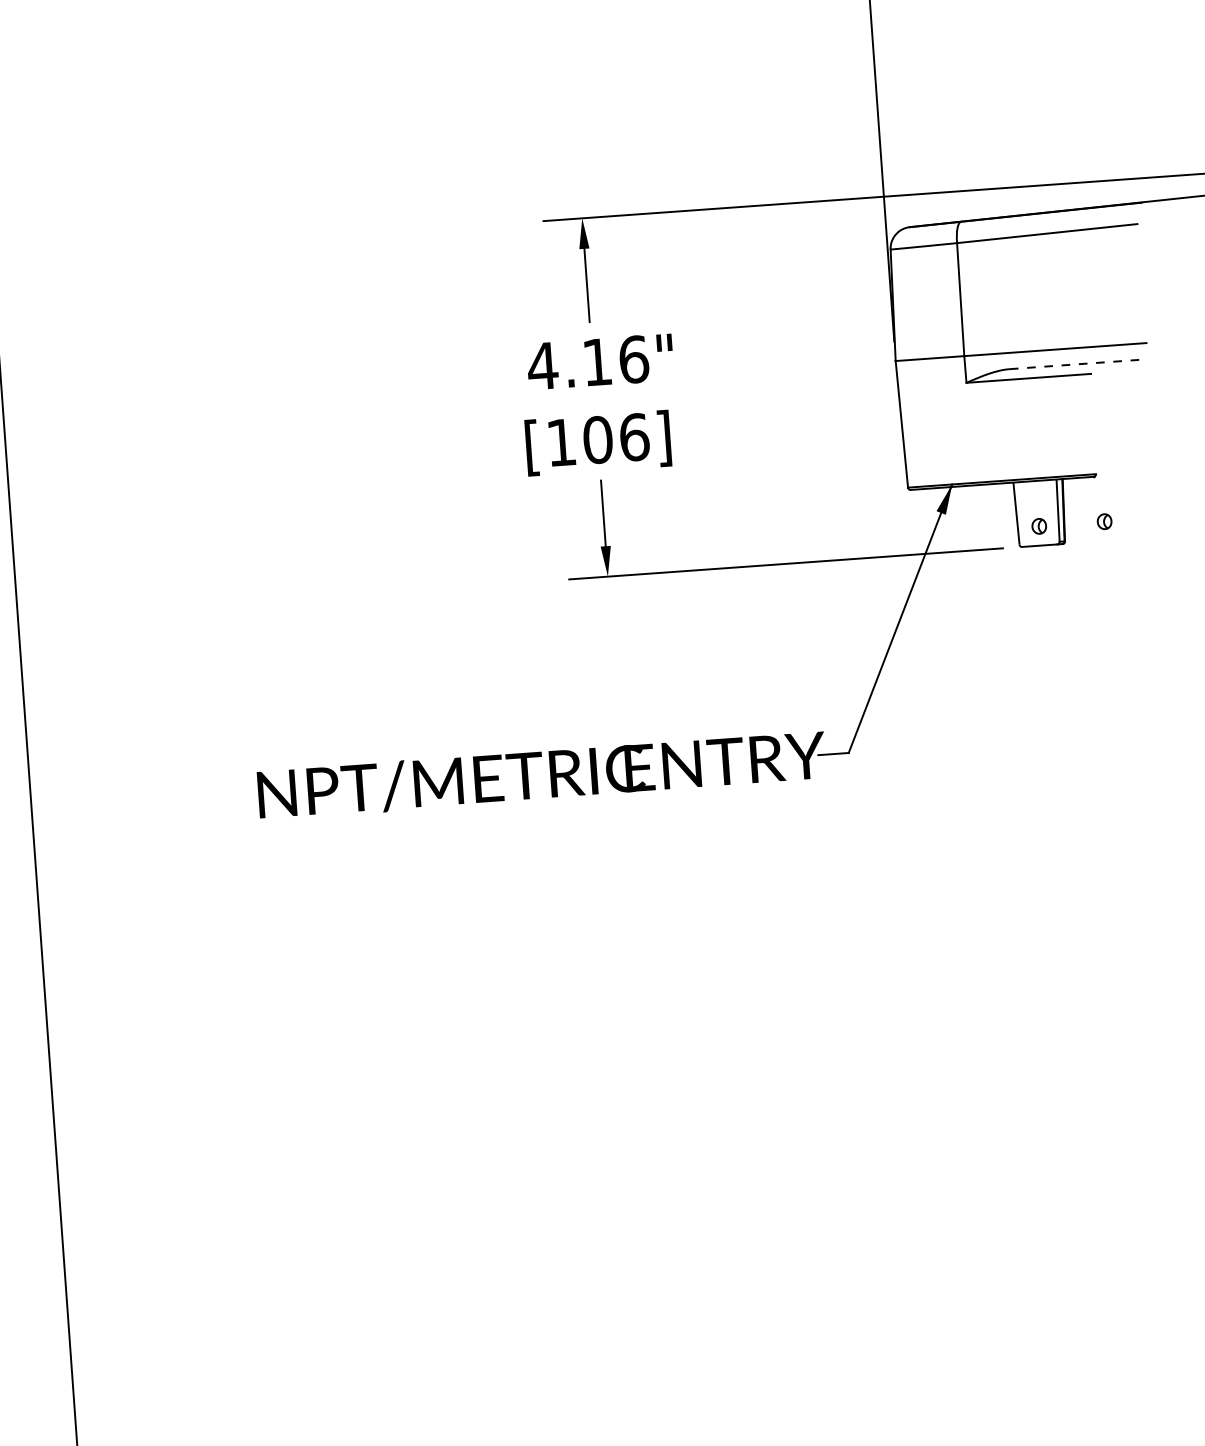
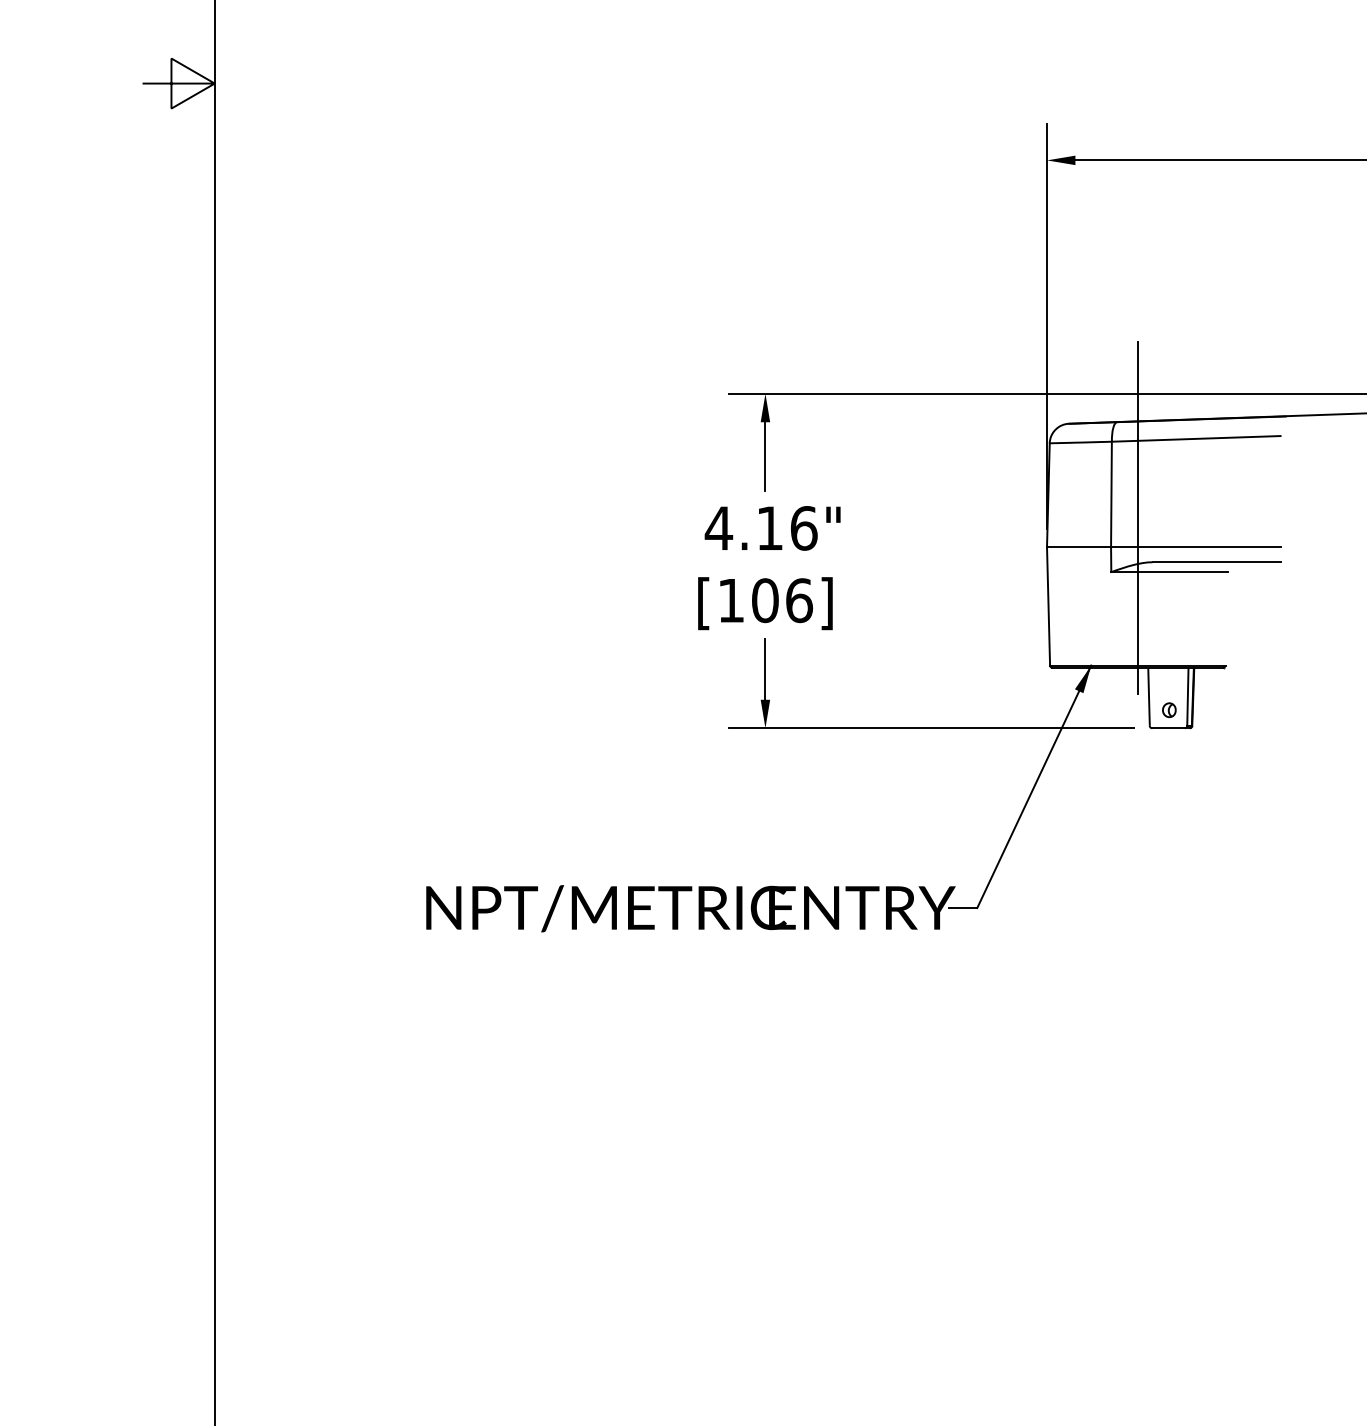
line: (991, 322) -> (1138, 517), added
line: (1079, 364) -> (1217, 562), dashed -> solid
part: (1104, 521) -> (1230, 710), removed

